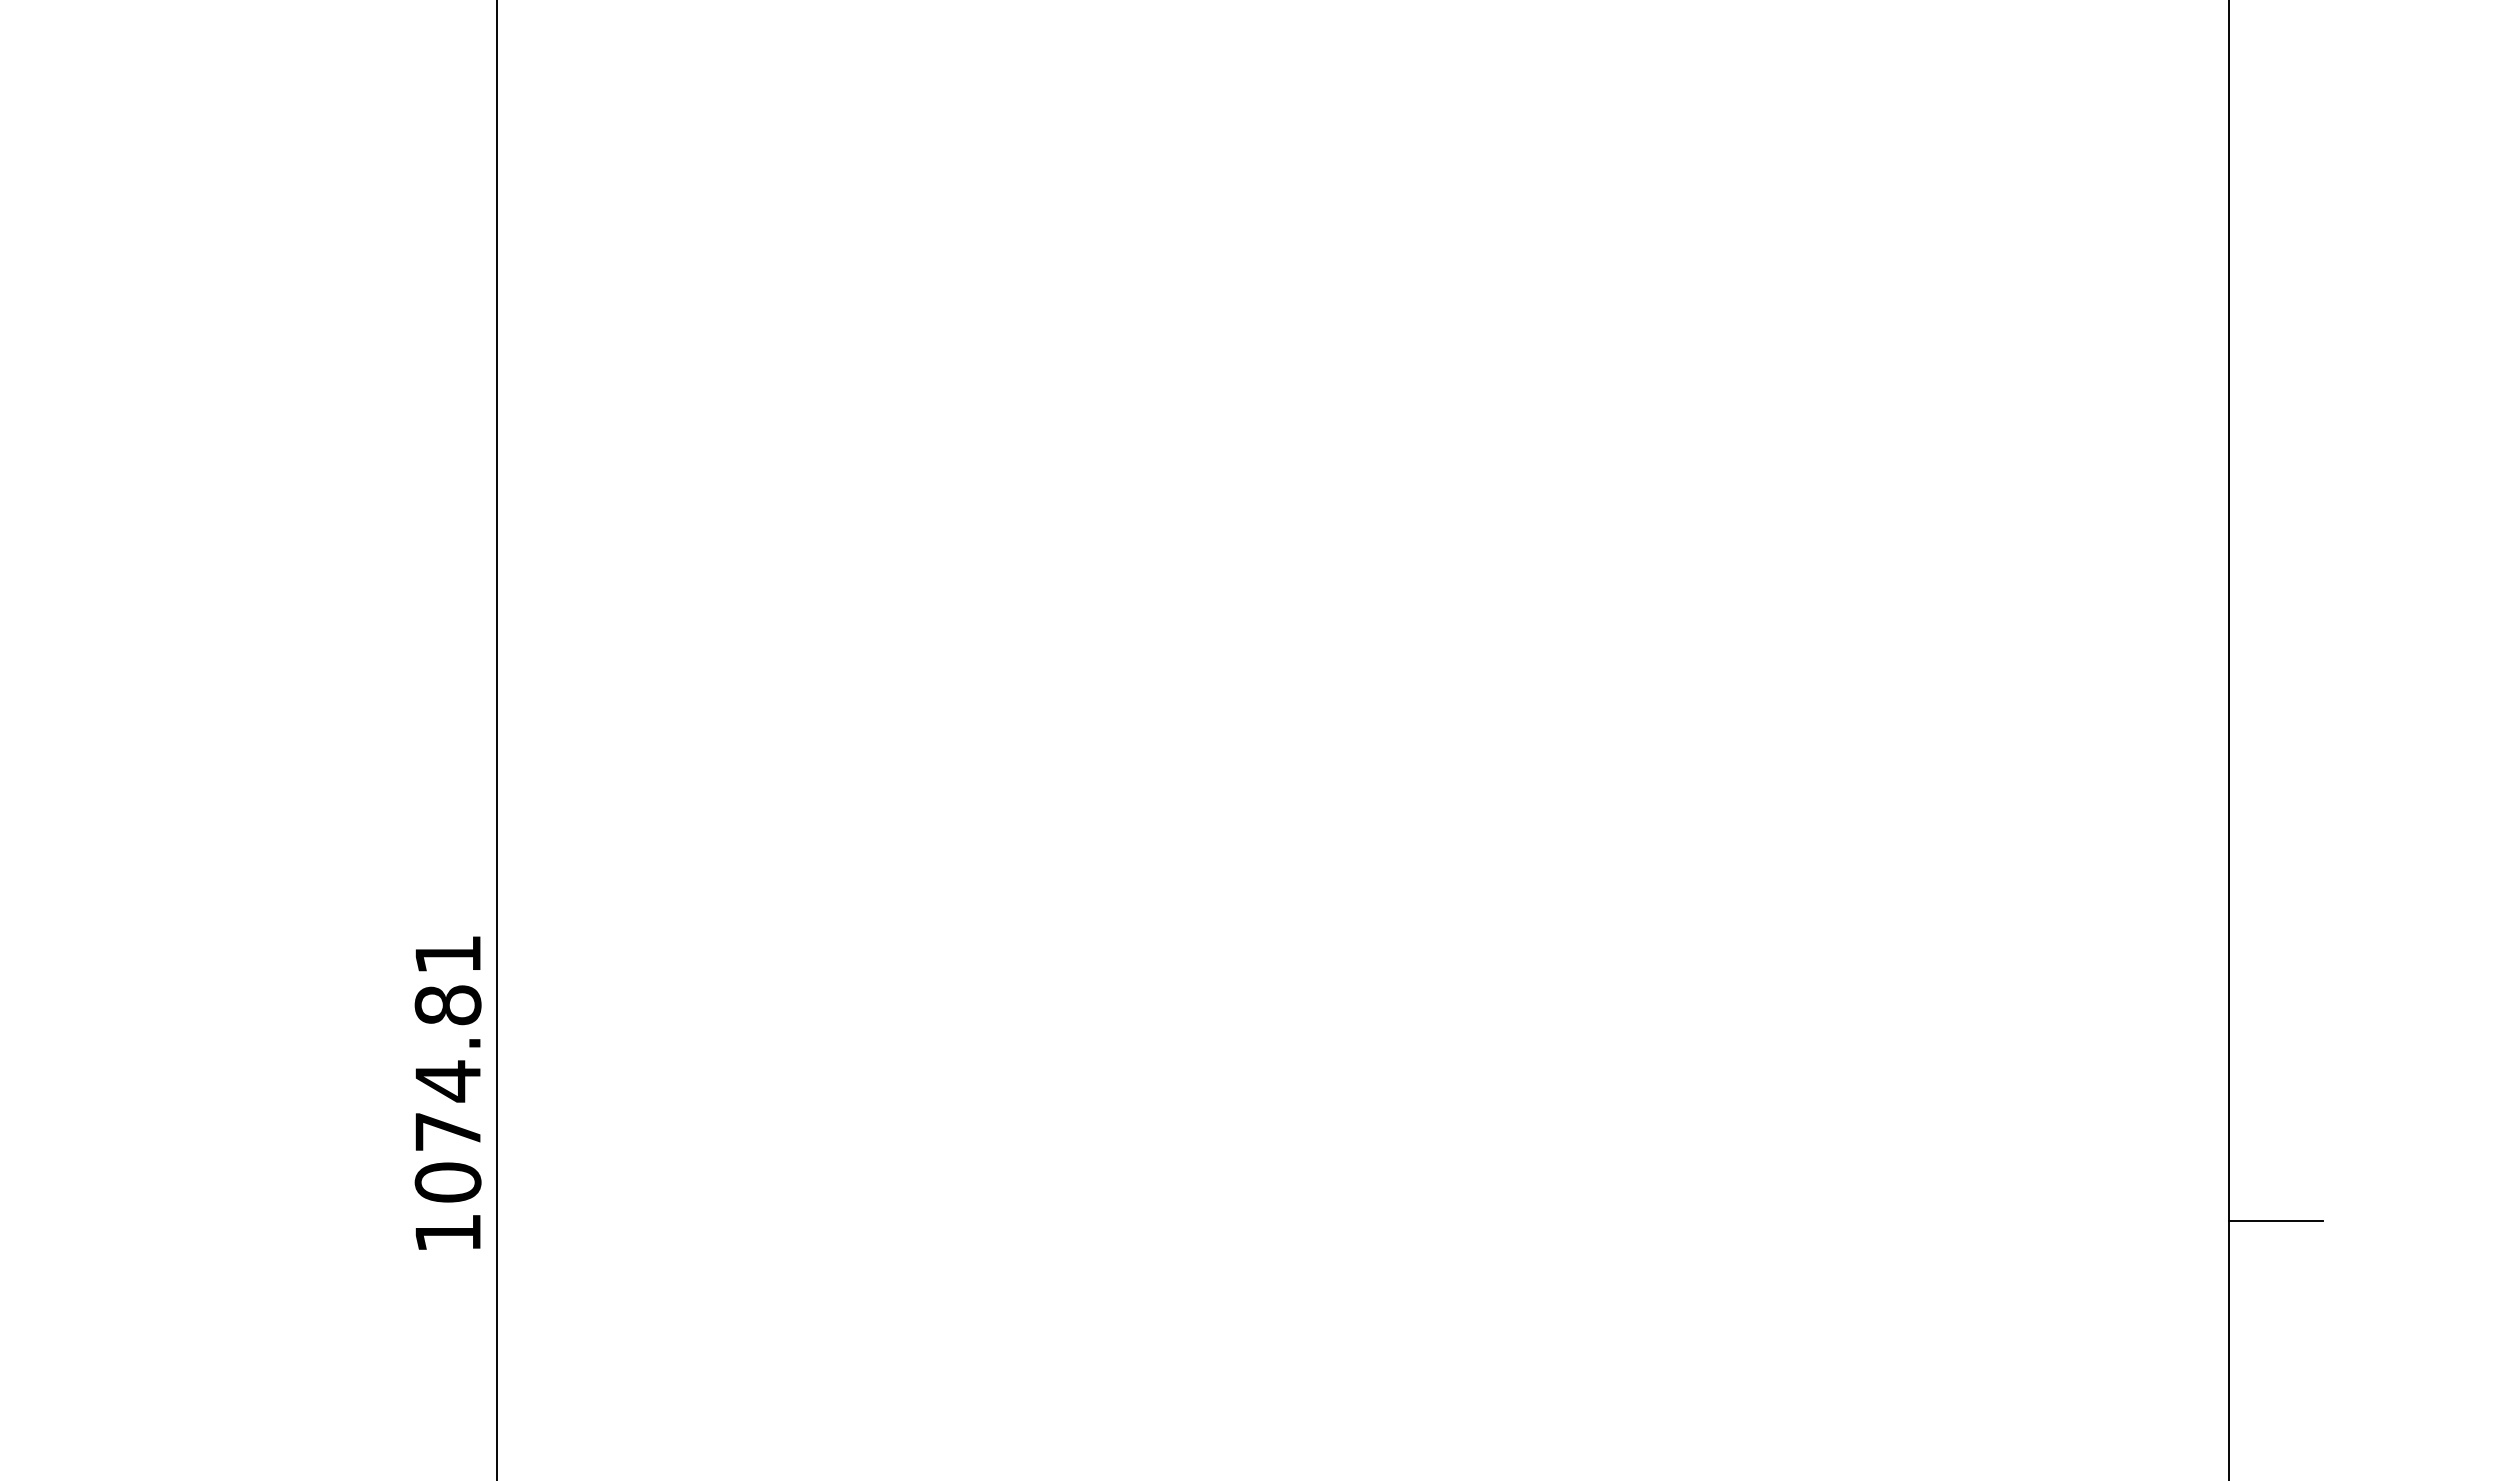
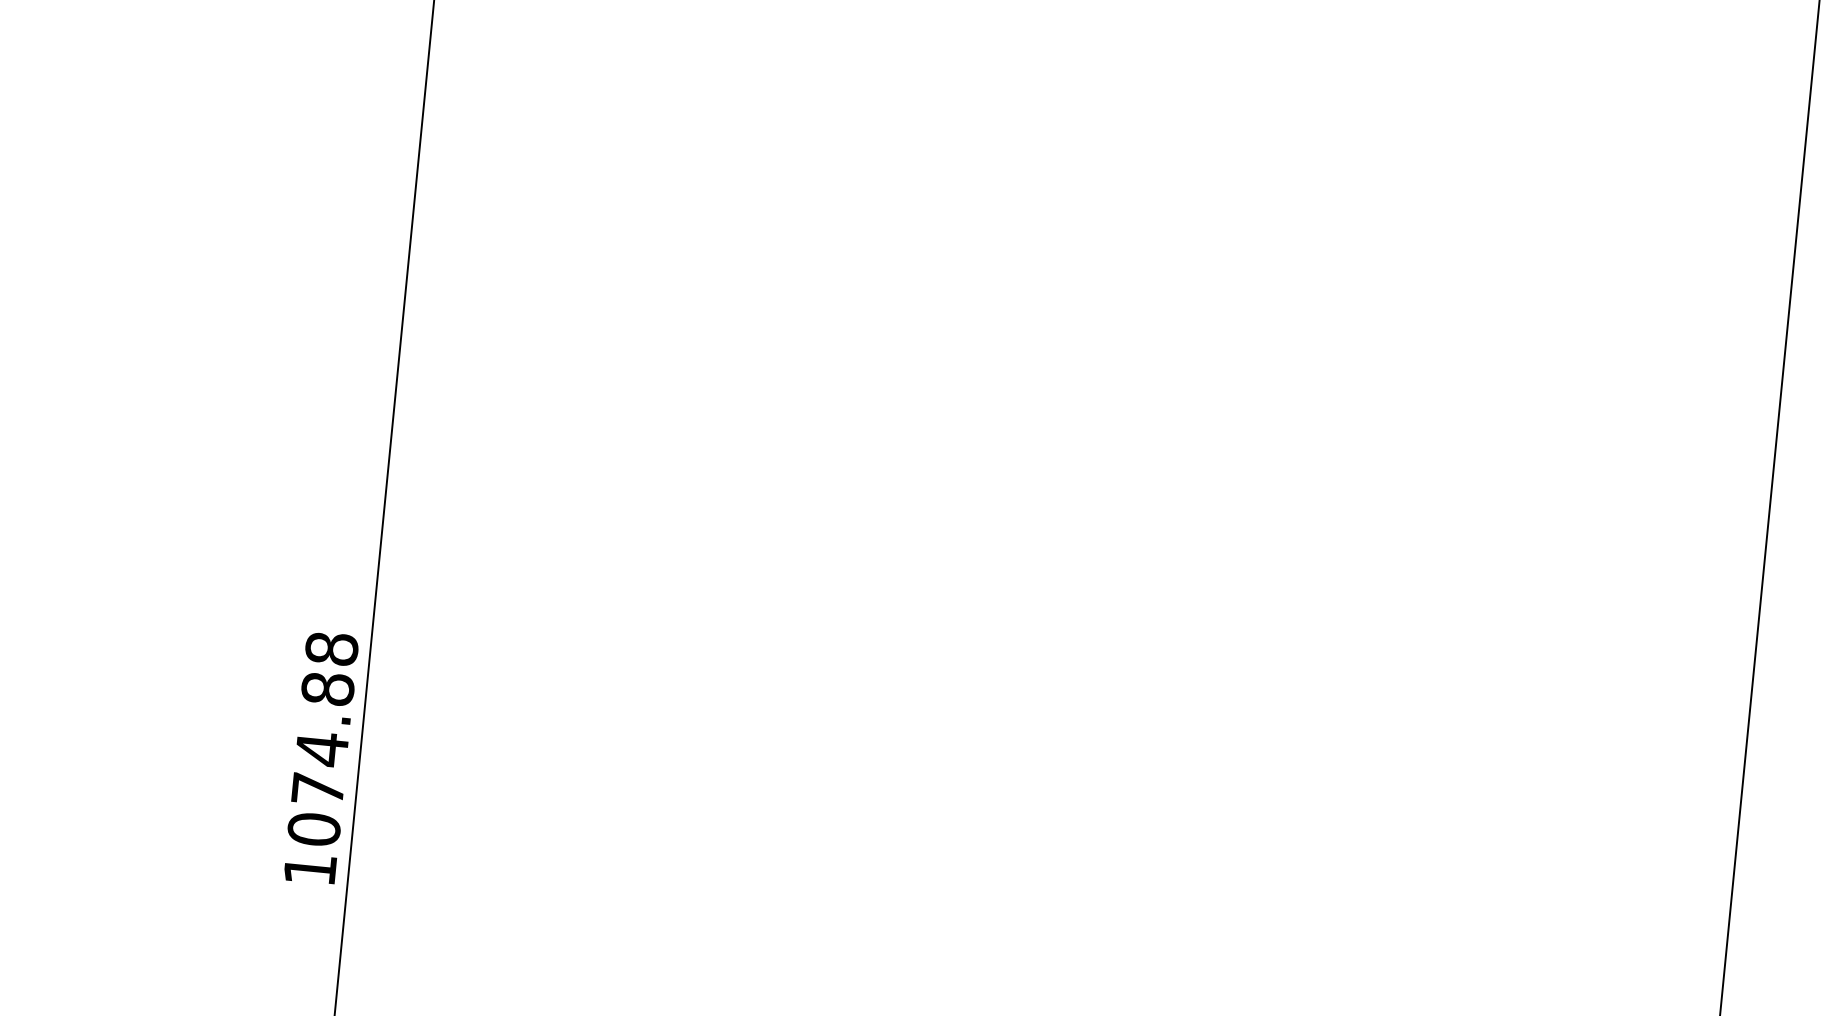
text: (447, 954) -> (331, 648), 1074.81 -> 1074.88
line: (2275, 1220) -> (1758, 1001), removed

